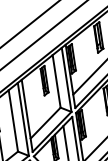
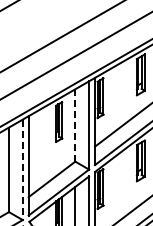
line: (56, 80) -> (75, 124), solid -> dashed
line: (23, 119) -> (22, 170), solid -> dashed

